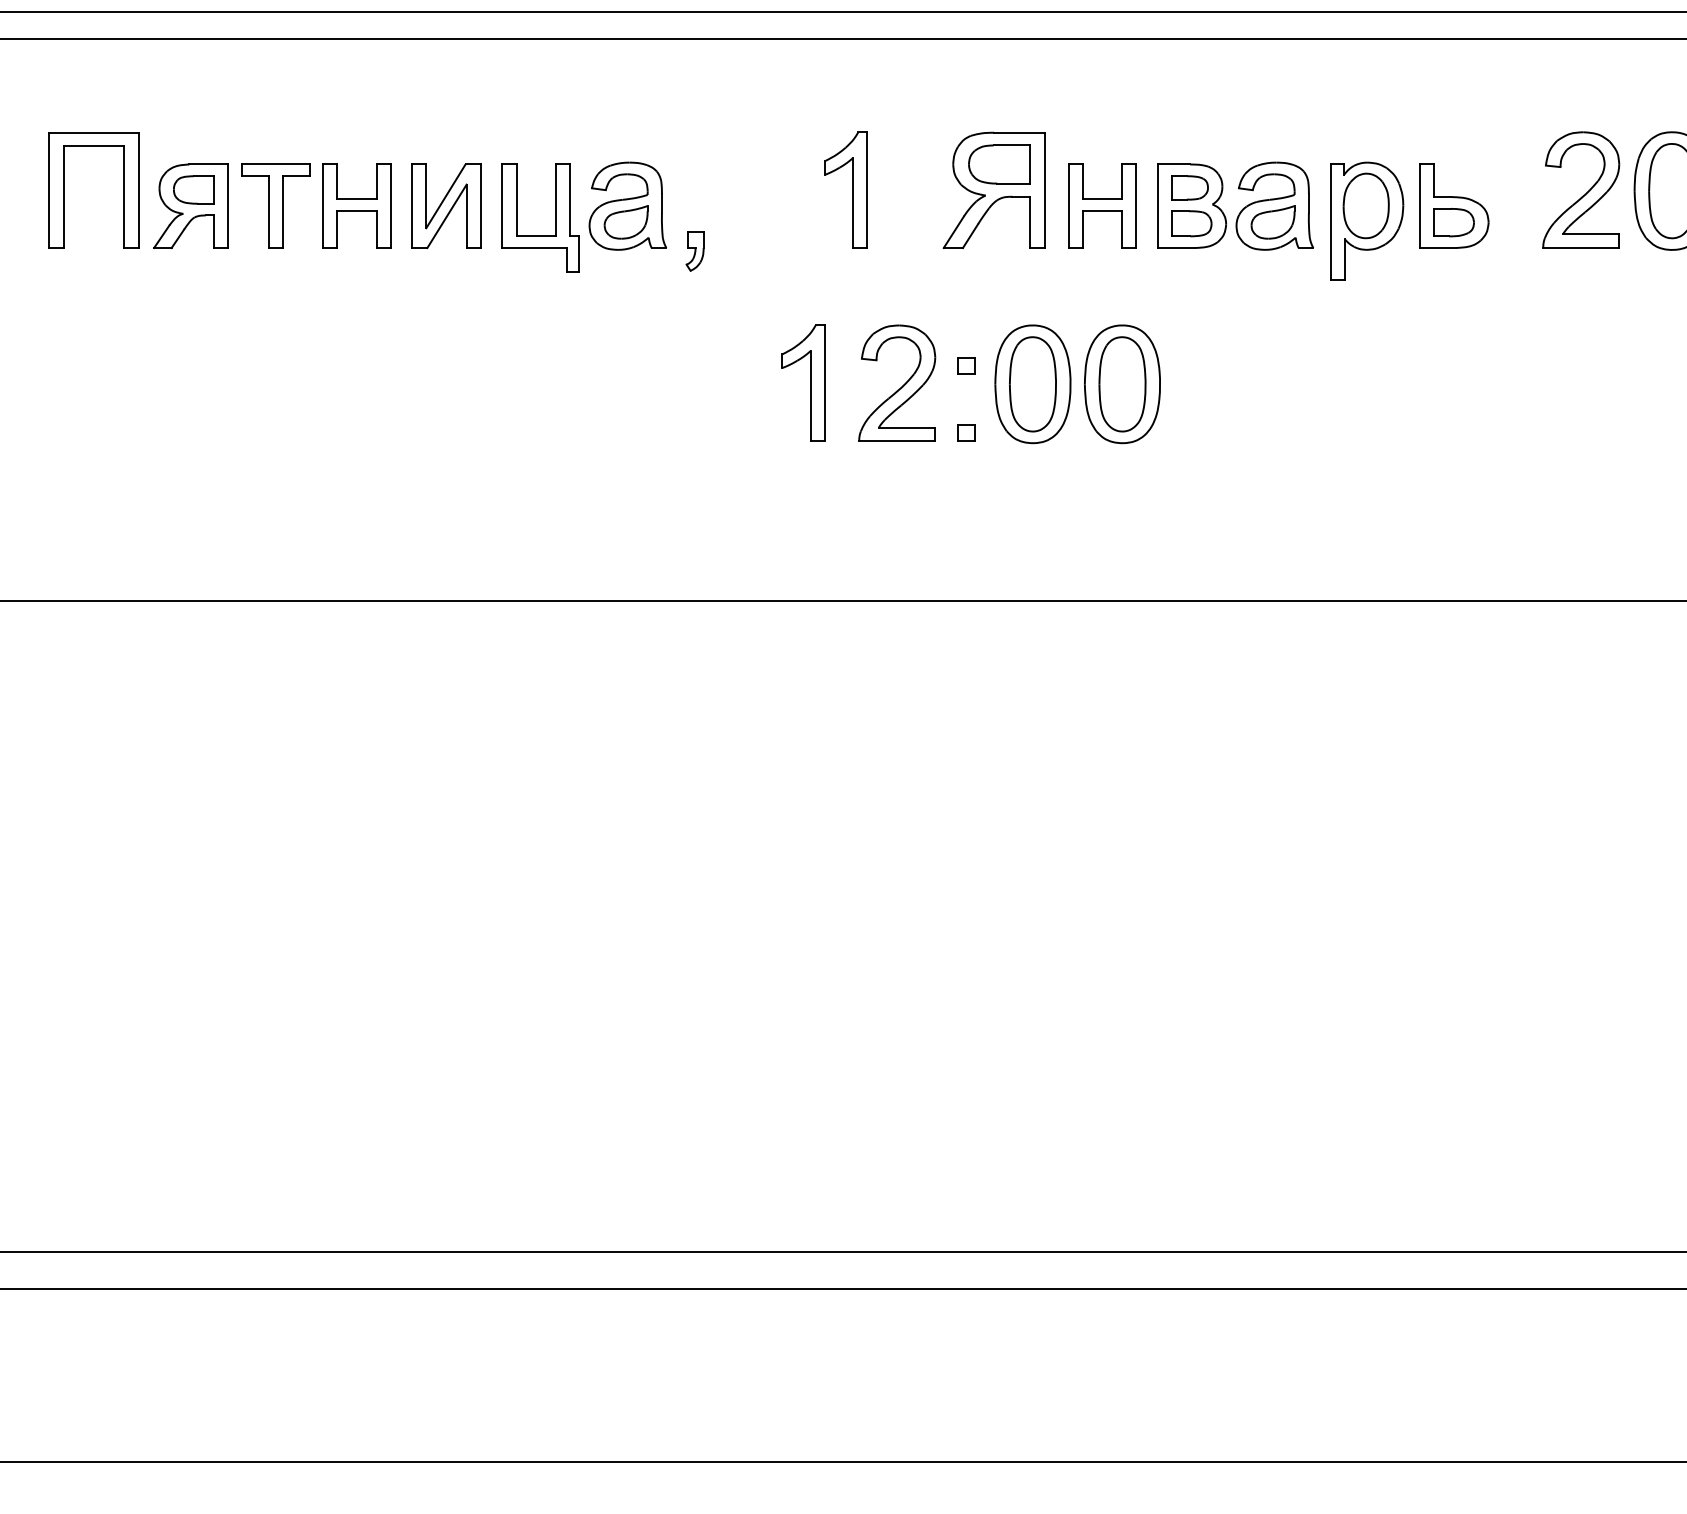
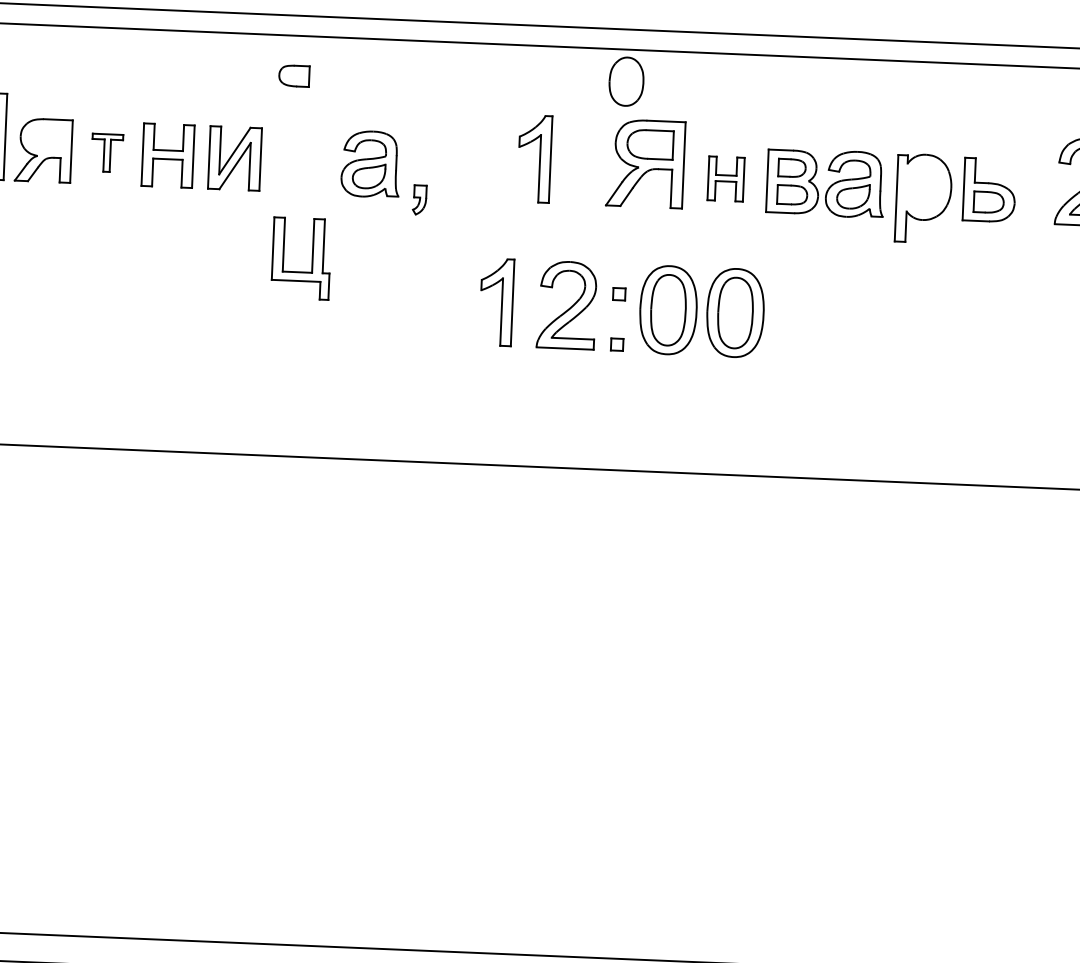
part: (193, 189) -> (293, 75), moved
part: (275, 205) -> (107, 152), size x0.6
part: (1102, 205) -> (726, 178), size x0.7
part: (1365, 205) -> (625, 81), moved
part: (555, 217) -> (312, 258), moved

